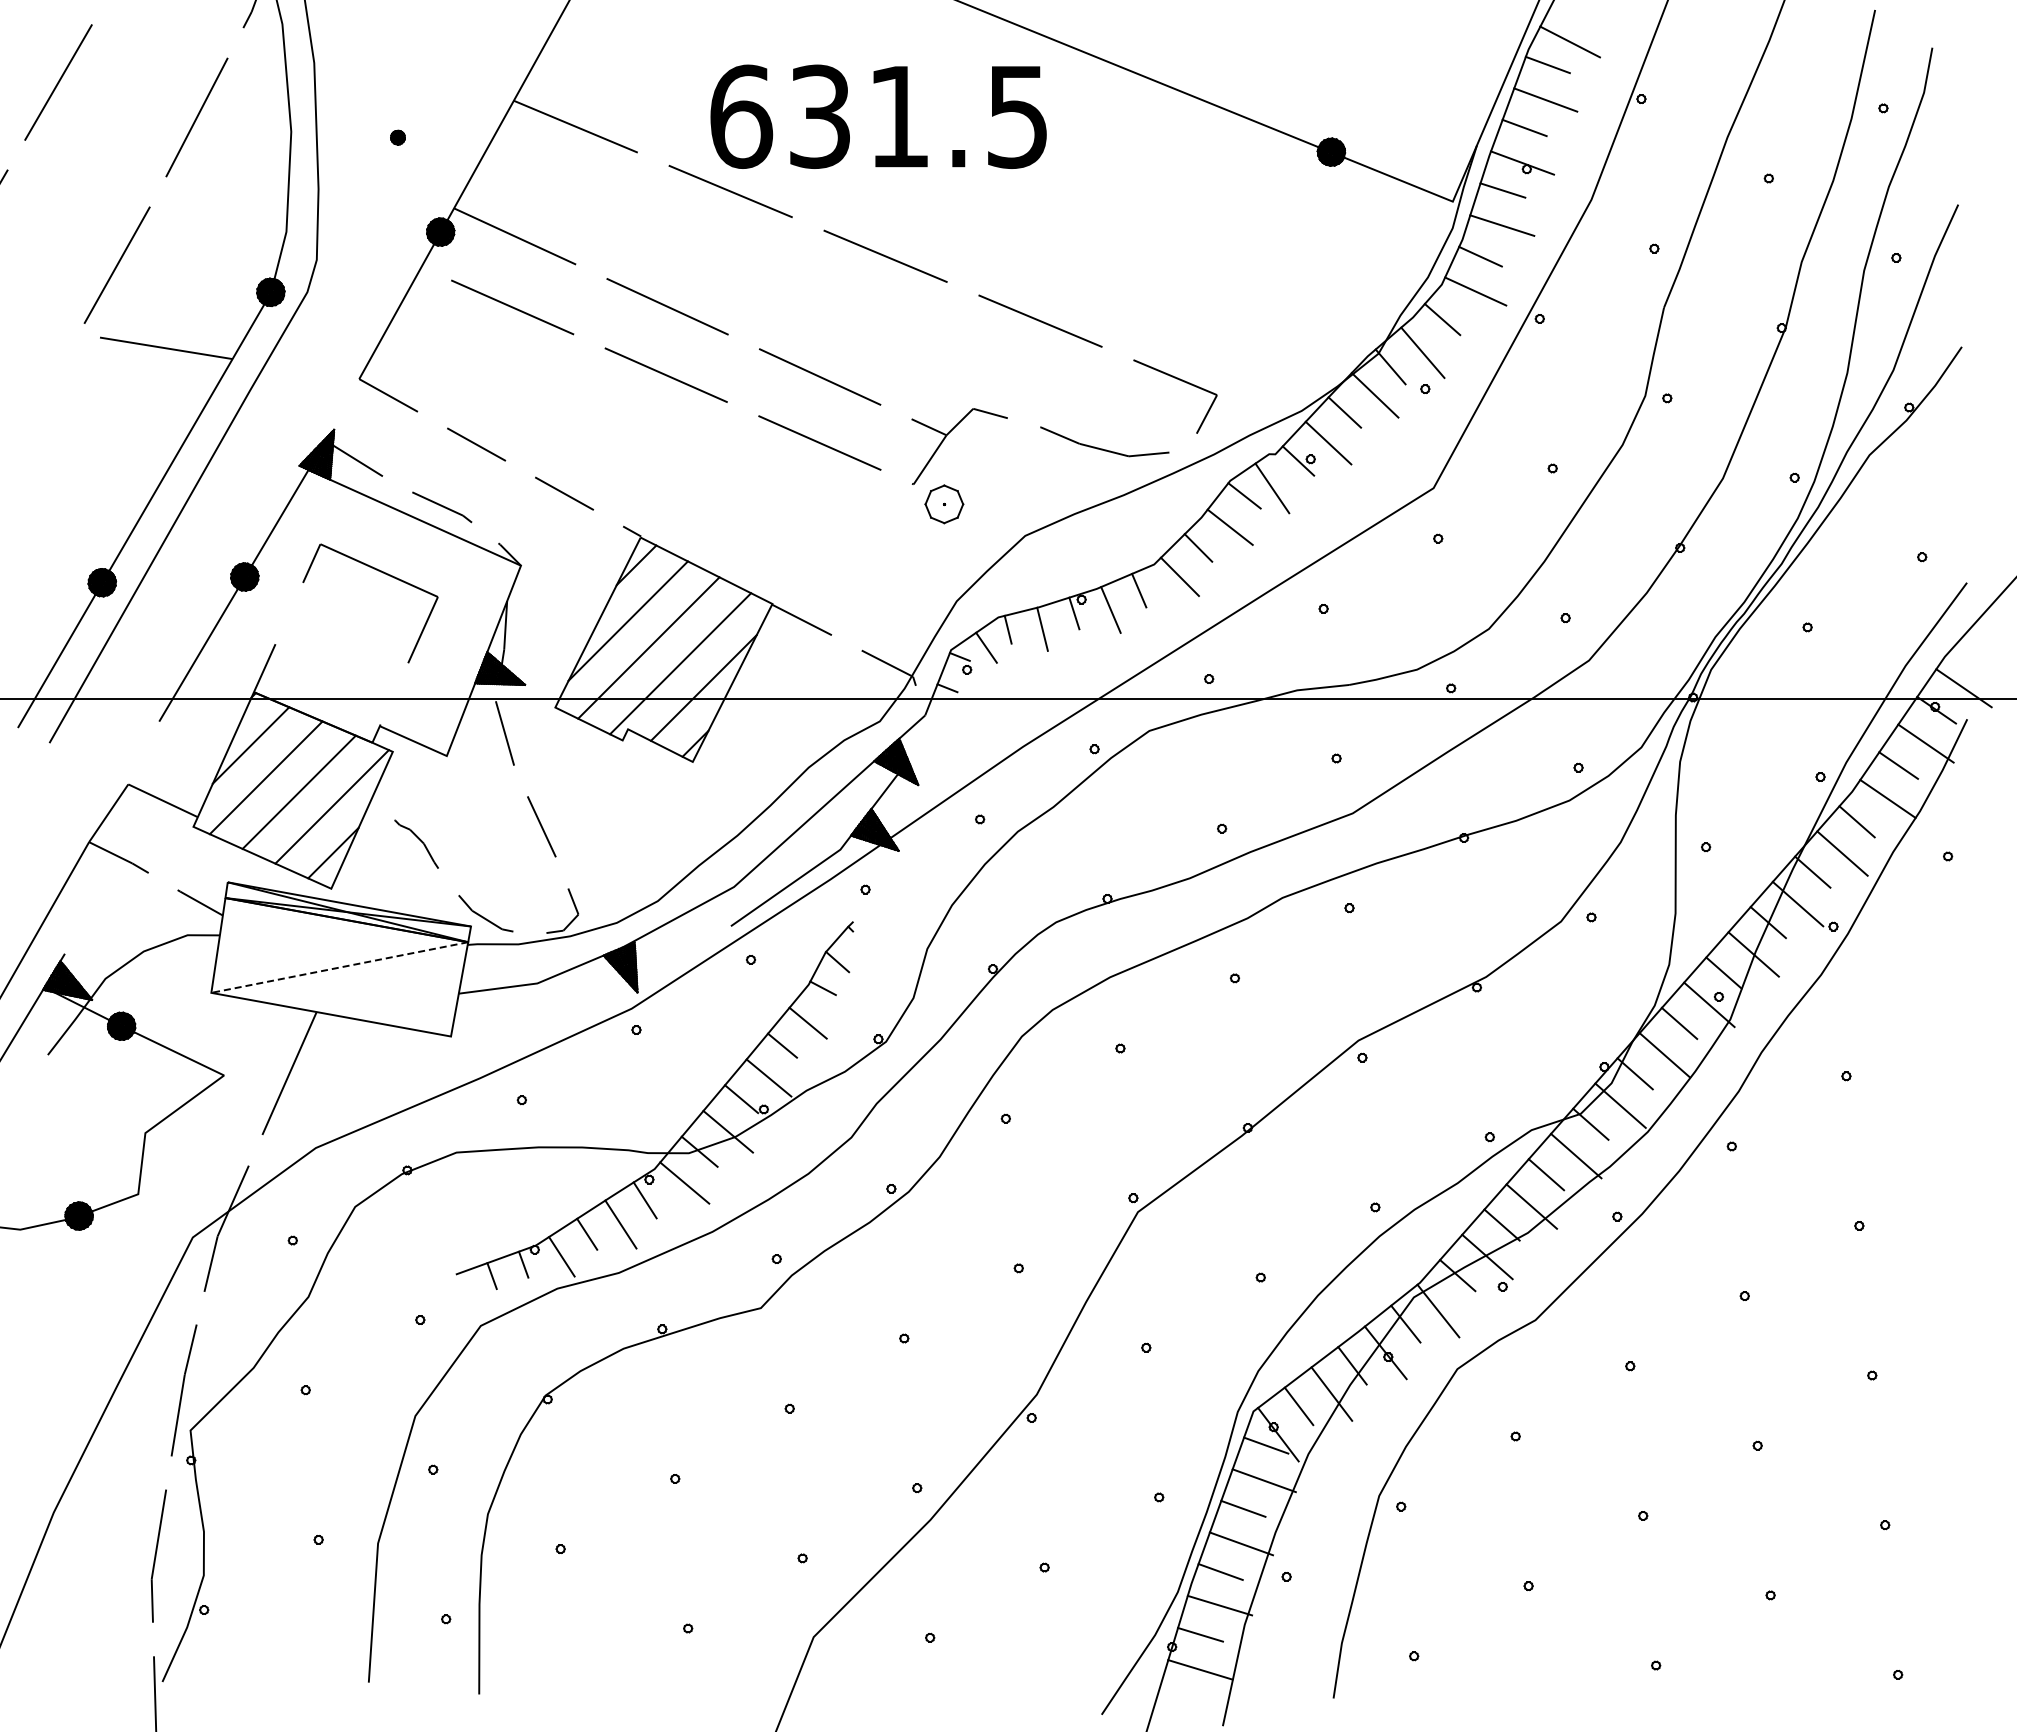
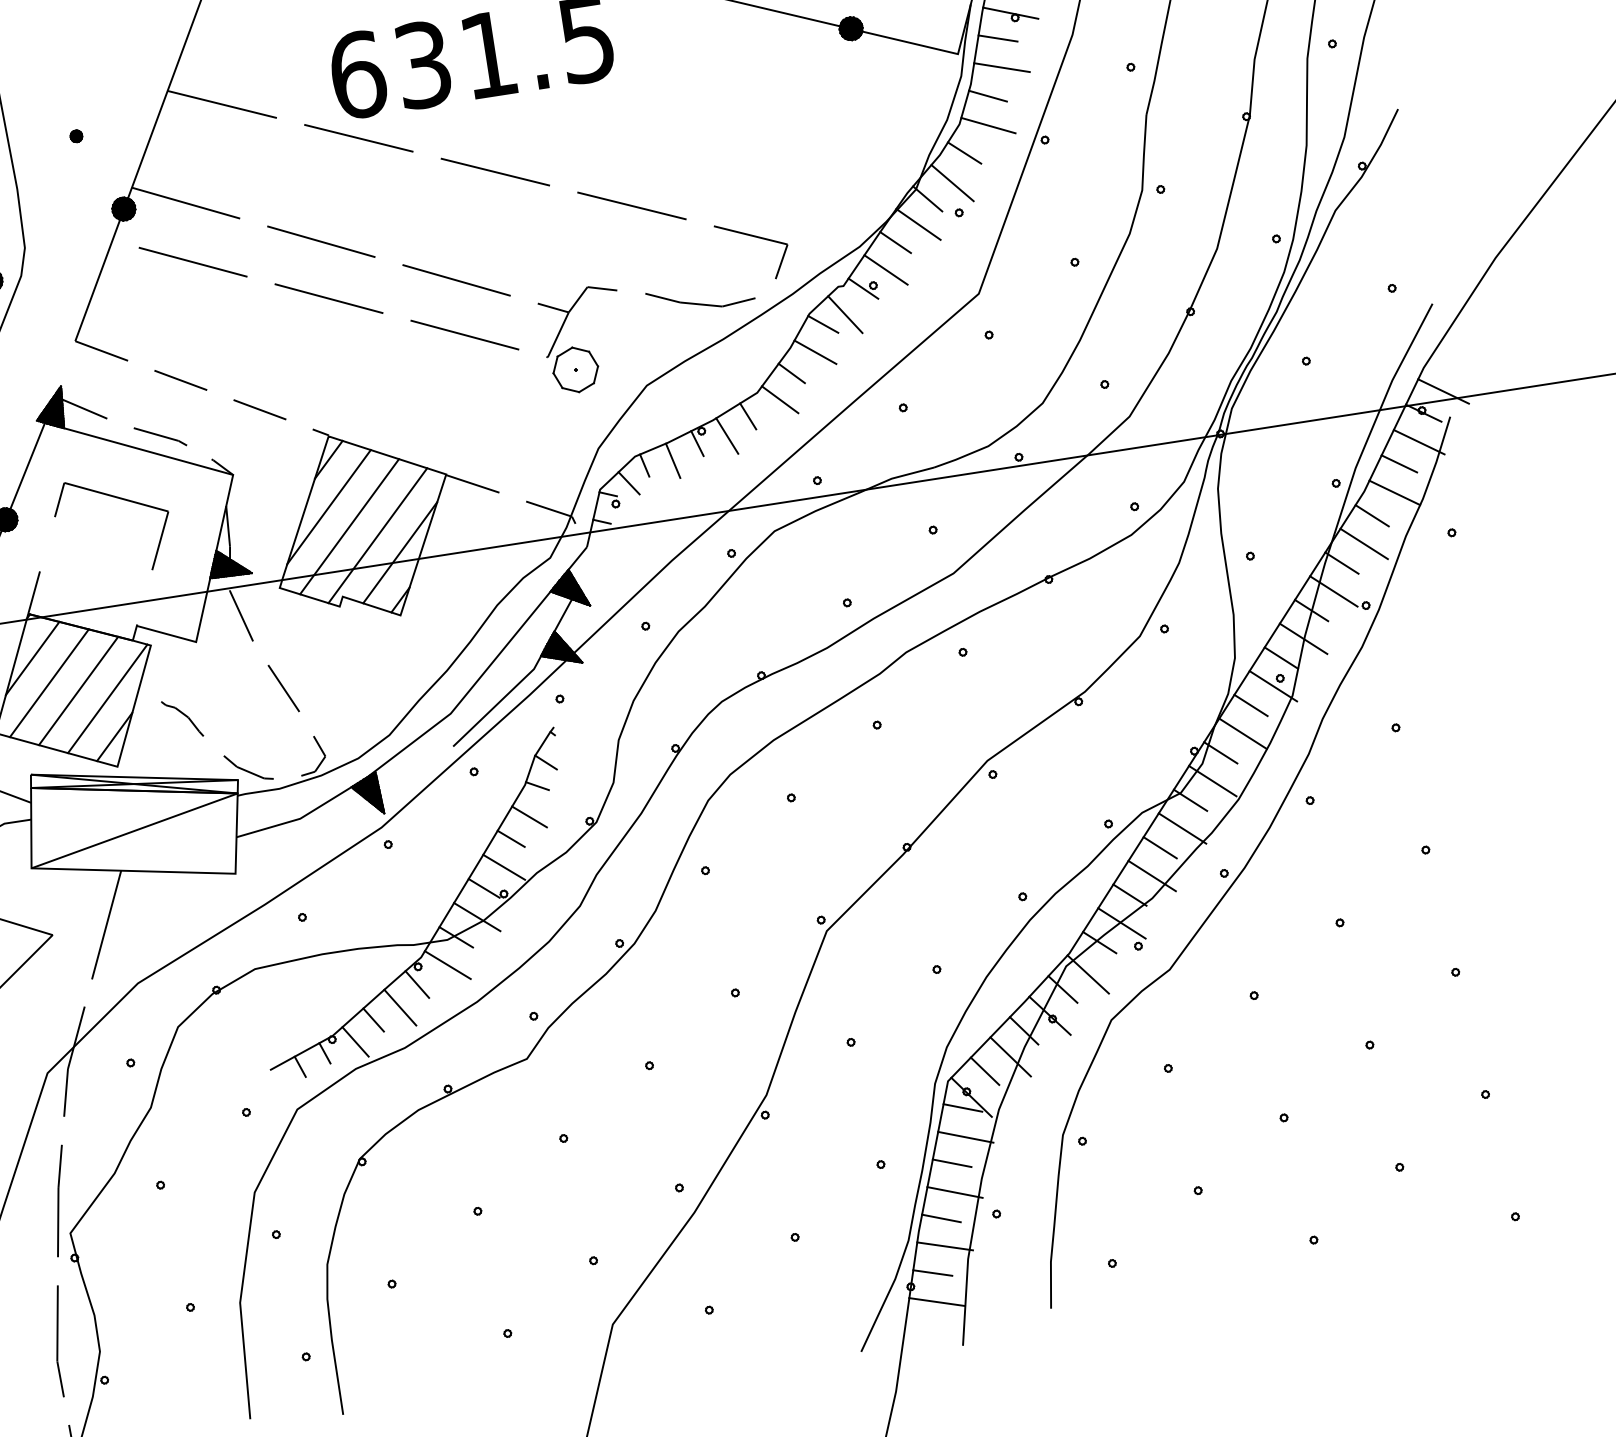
part: (944, 504) -> (575, 370), size x1.43
line: (339, 967) -> (134, 830), dashed -> solid

